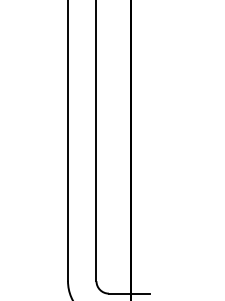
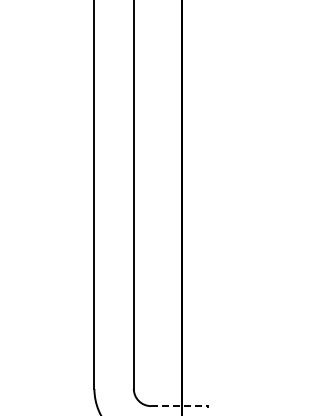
line: (129, 293) -> (179, 406), solid -> dashed

